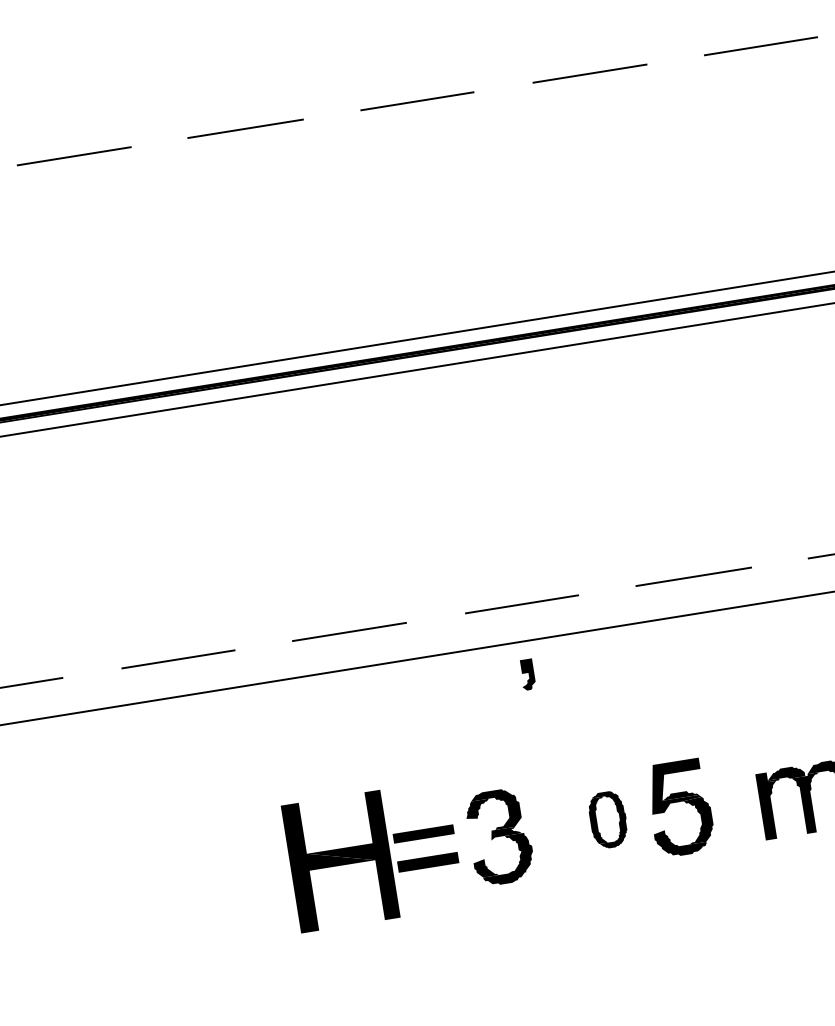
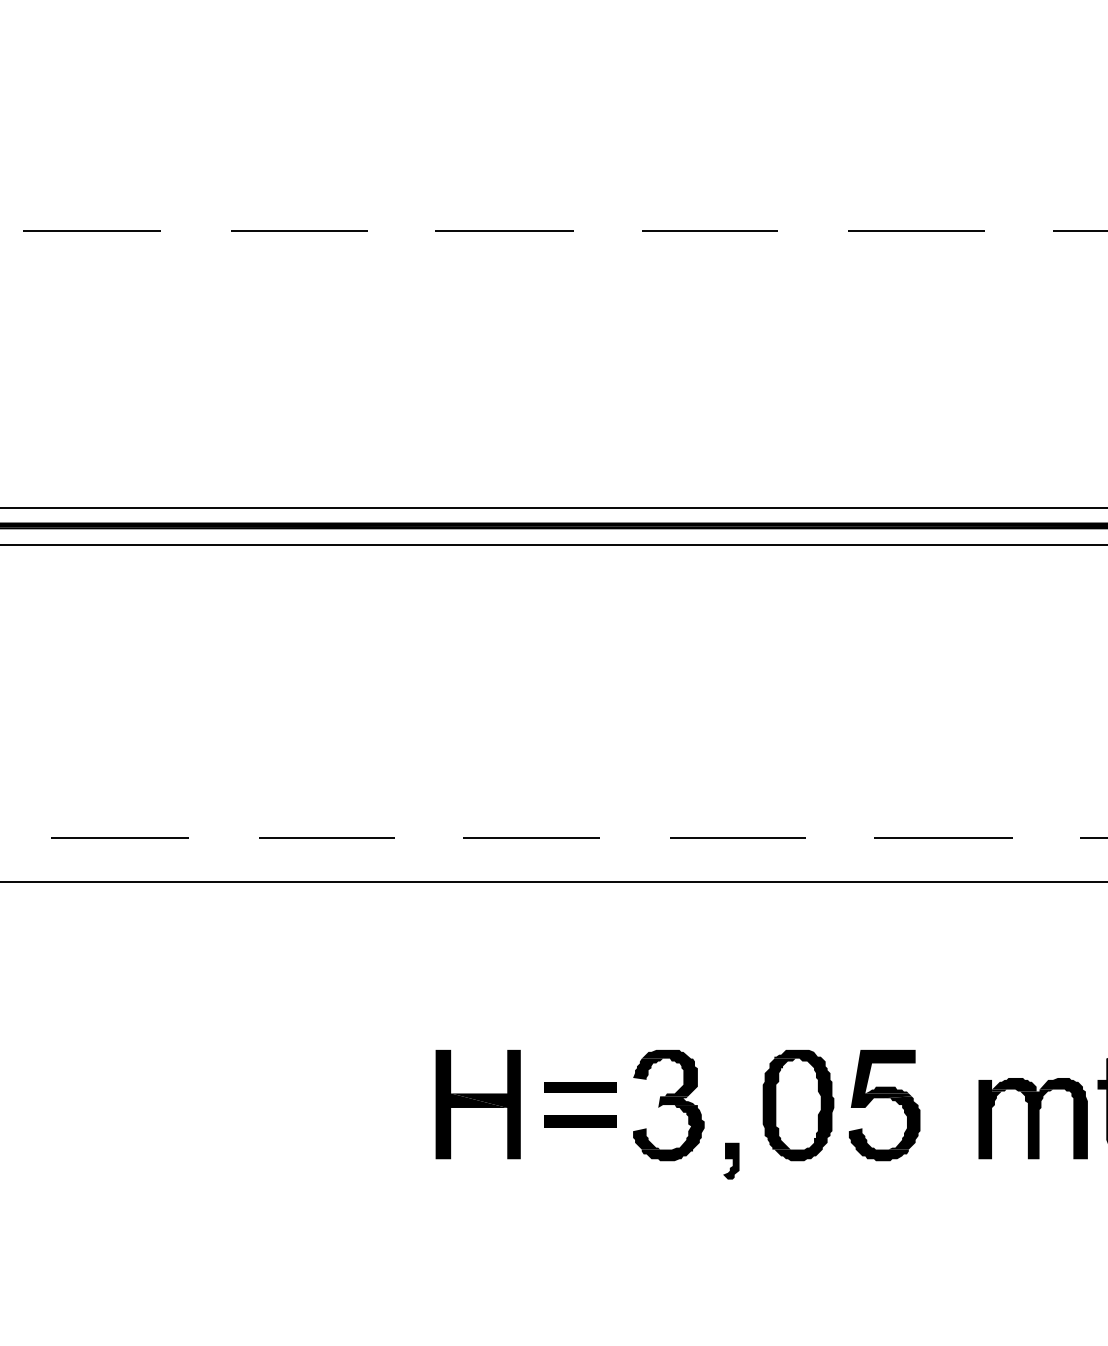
part: (527, 674) -> (731, 1160), moved
part: (608, 819) -> (798, 1105), size x1.67
part: (340, 861) -> (477, 1104), size x0.71

